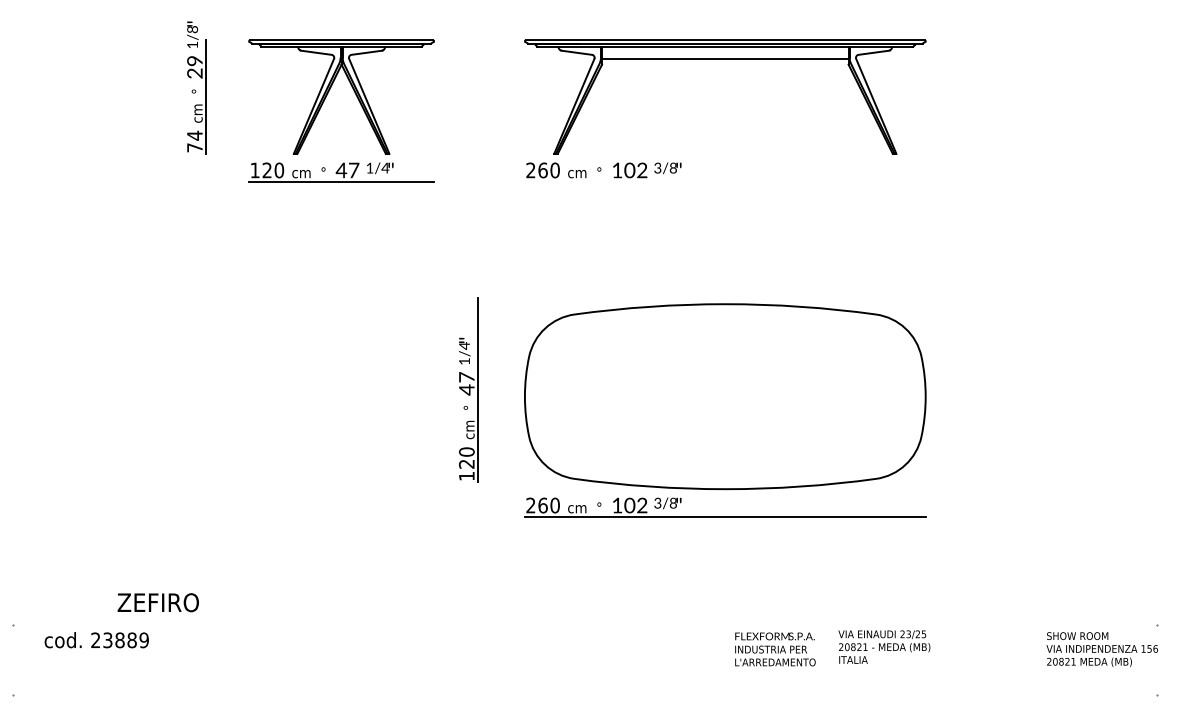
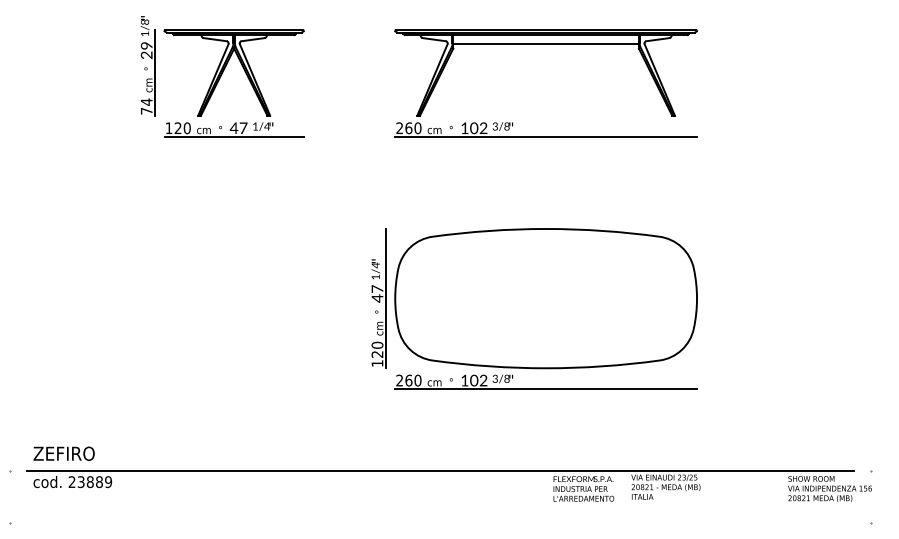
part: (324, 101) -> (221, 76), moved
line: (725, 181) -> (546, 136), added
part: (468, 389) -> (378, 298), moved
text: (157, 602) -> (63, 453), moved
line: (583, 624) -> (439, 470), added

